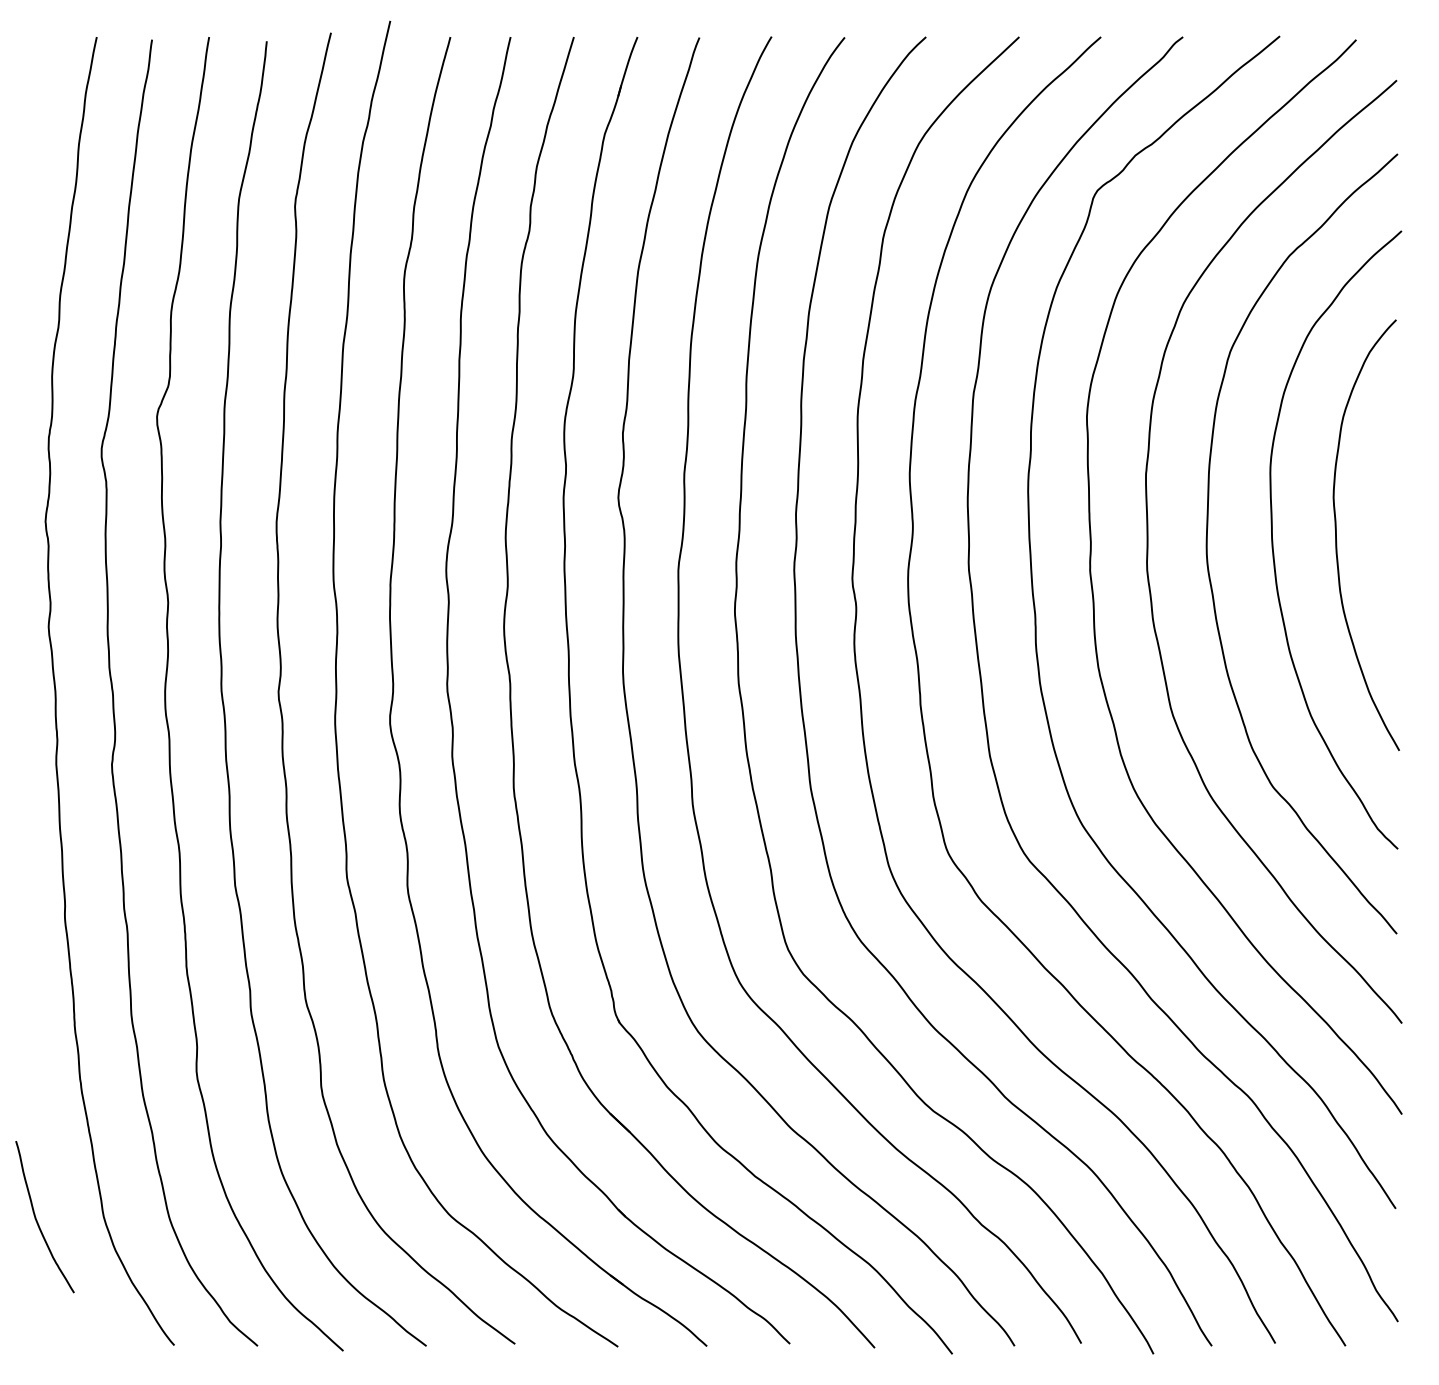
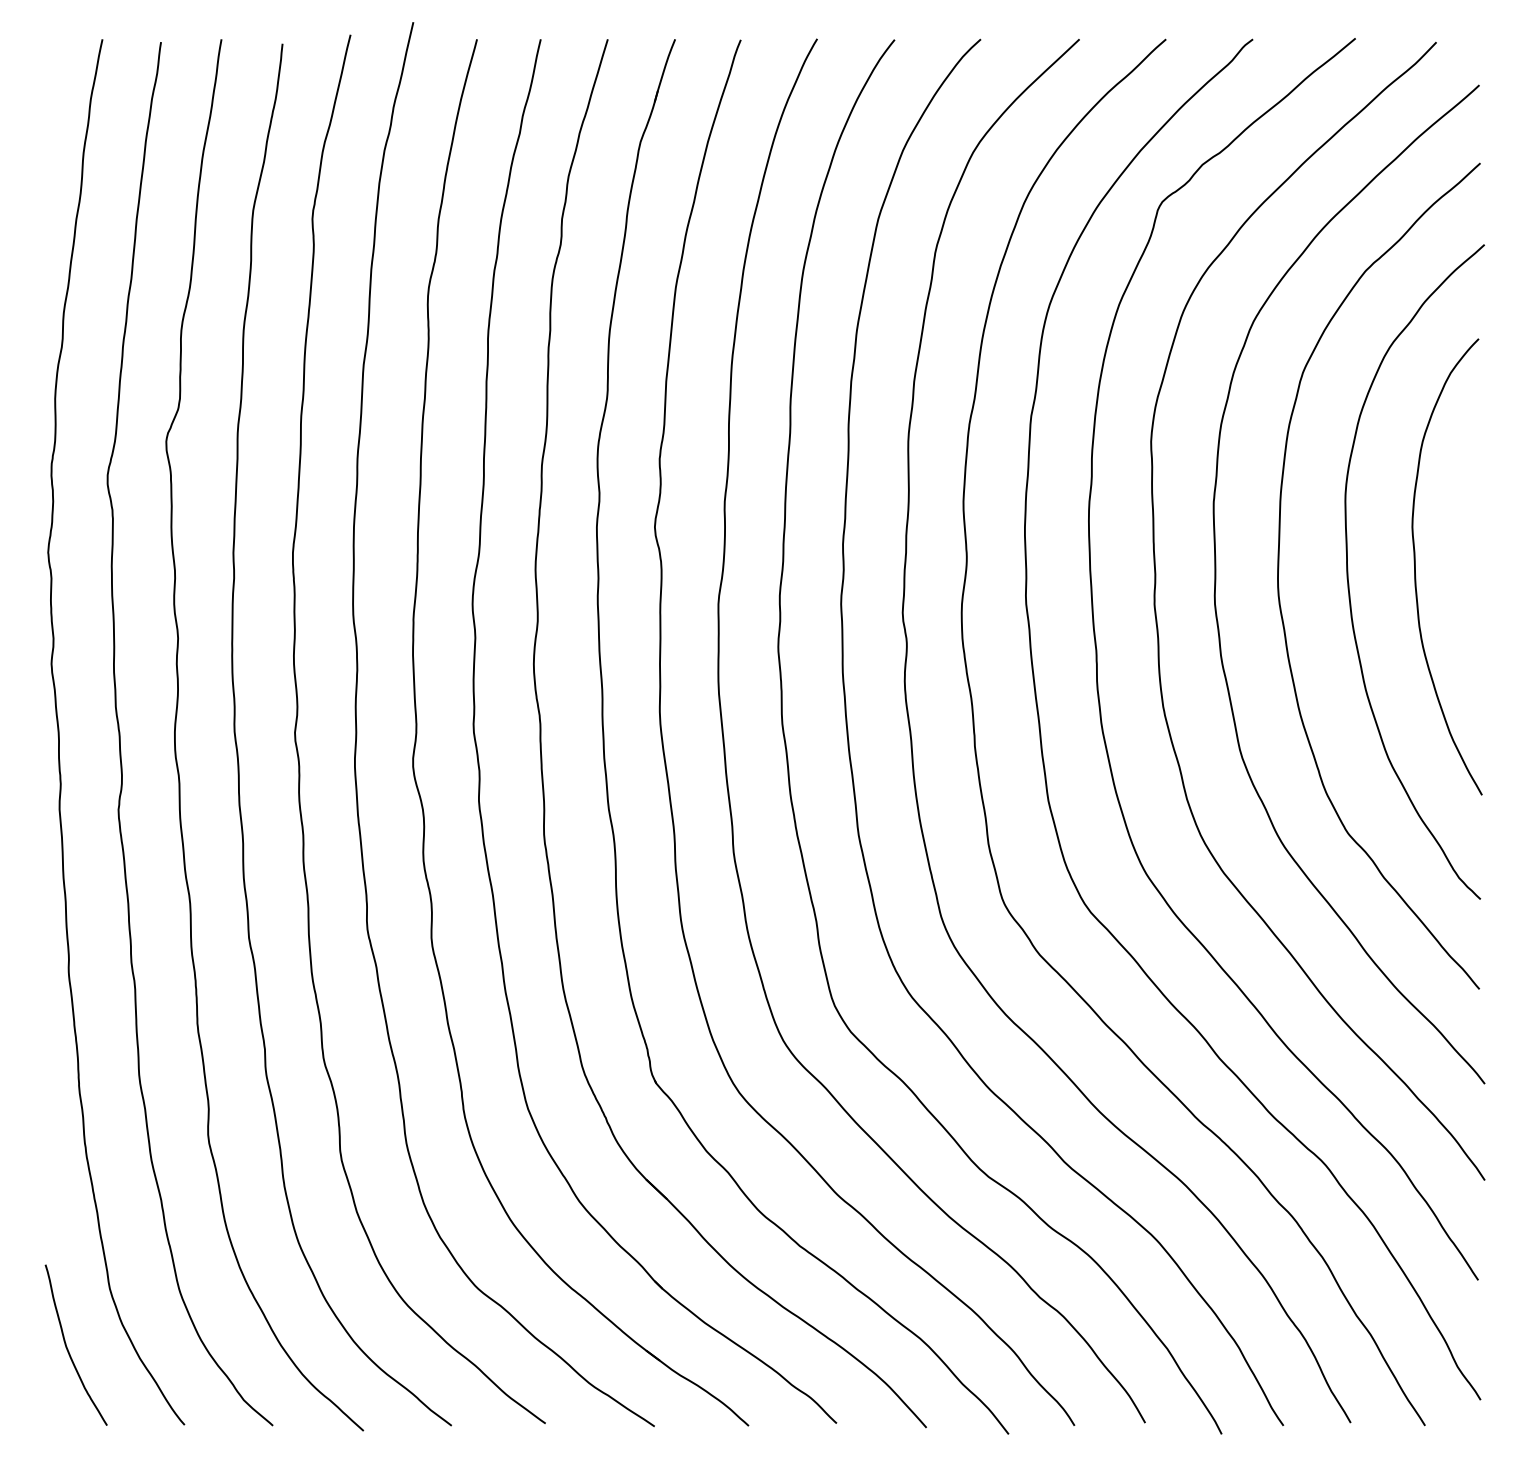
curve: (37, 1220) -> (68, 1348), moved

